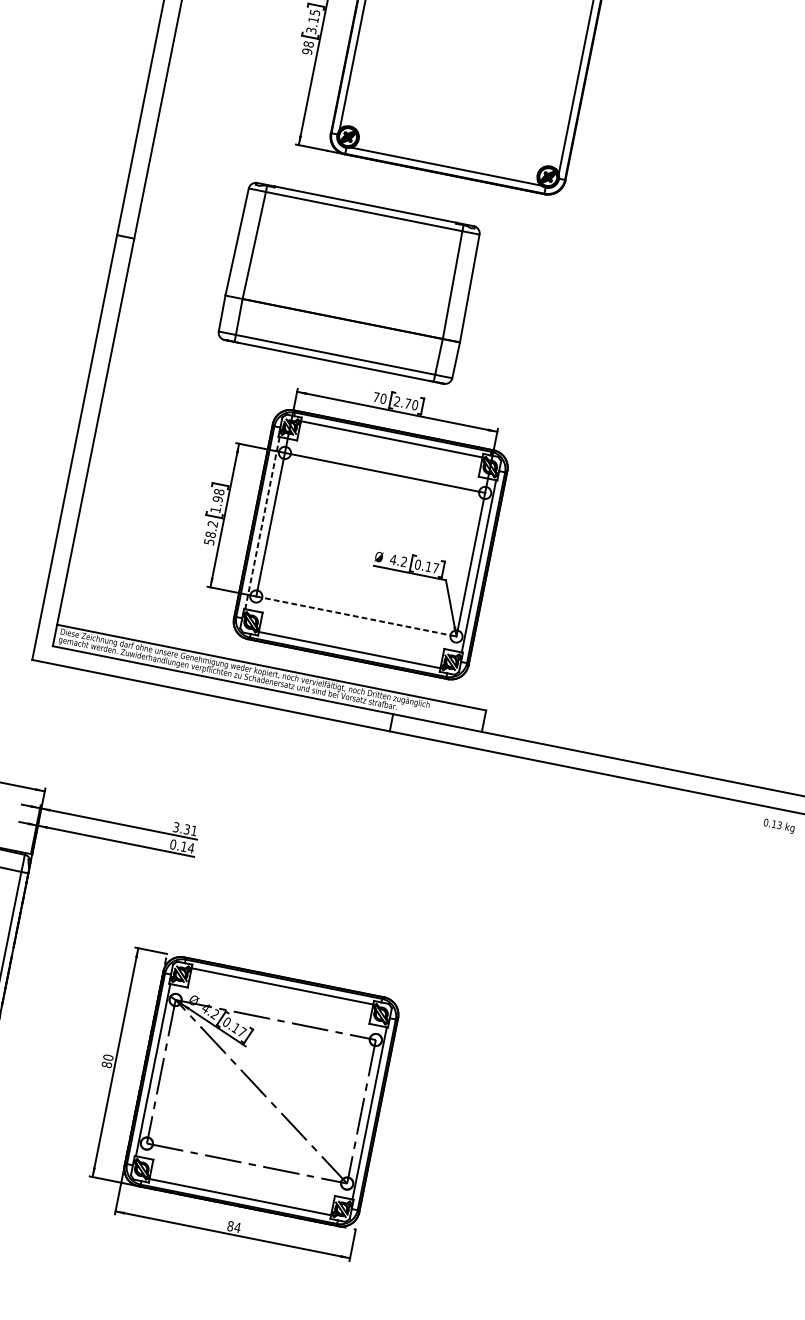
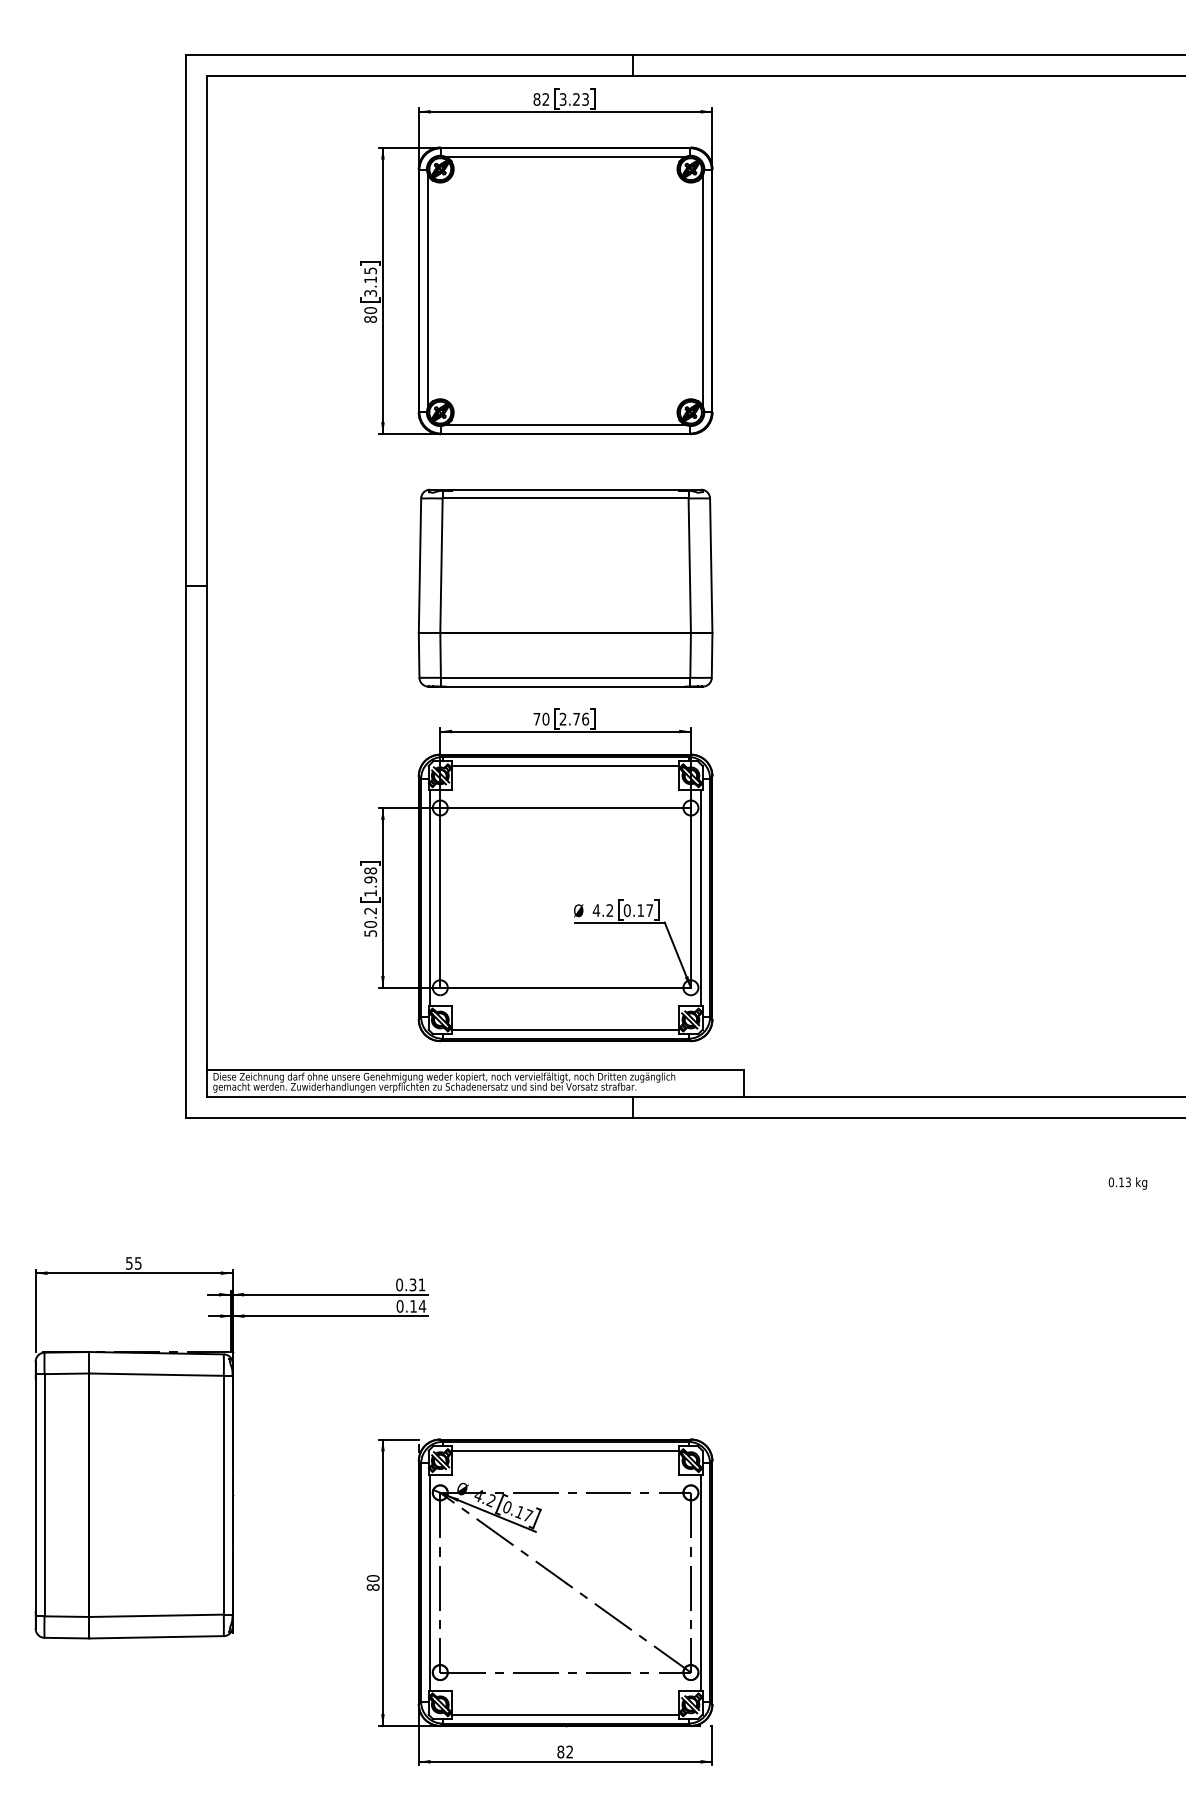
text: (307, 48) -> (370, 315), 98 -> 80
part: (349, 282) -> (565, 587), moved
text: (415, 404) -> (585, 718), 2.70 -> 2.76
line: (262, 522) -> (430, 897), dashed -> solid
text: (210, 534) -> (370, 924), 58.2 -> 50.2
line: (357, 616) -> (566, 987), dashed -> solid
text: (778, 826) -> (1127, 1183), moved
text: (176, 827) -> (399, 1284), 3.31 -> 0.31
text: (237, 1227) -> (569, 1751), 84 -> 82

